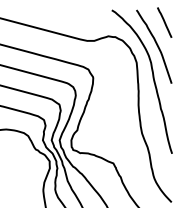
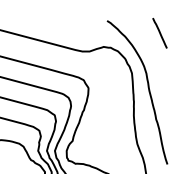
curve: (156, 45) -> (151, 56), removed

